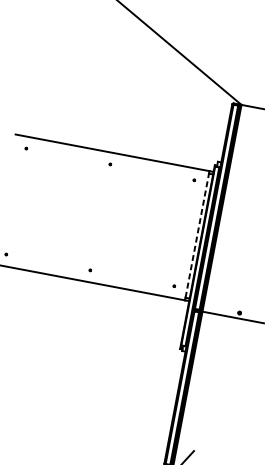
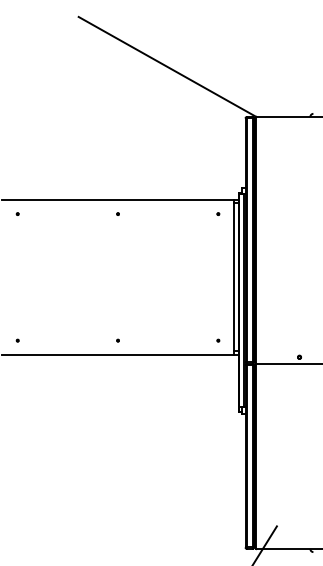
line: (197, 234) -> (233, 276), dashed -> solid

